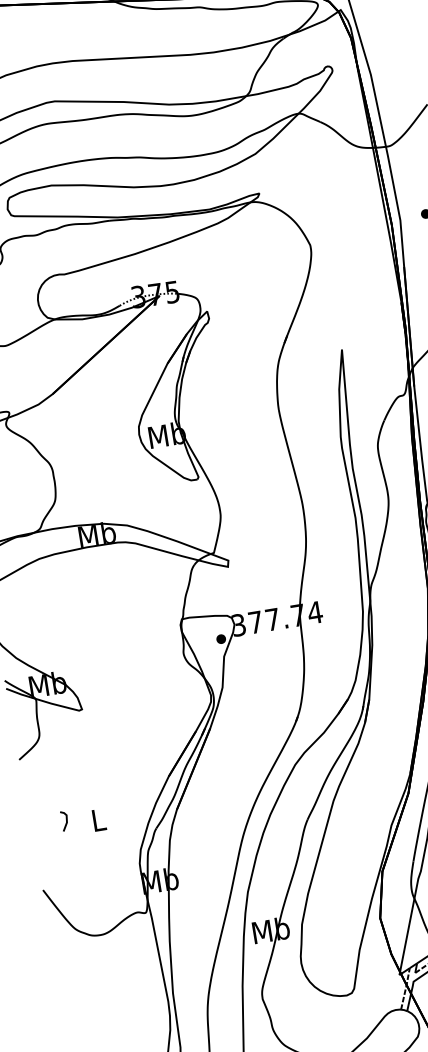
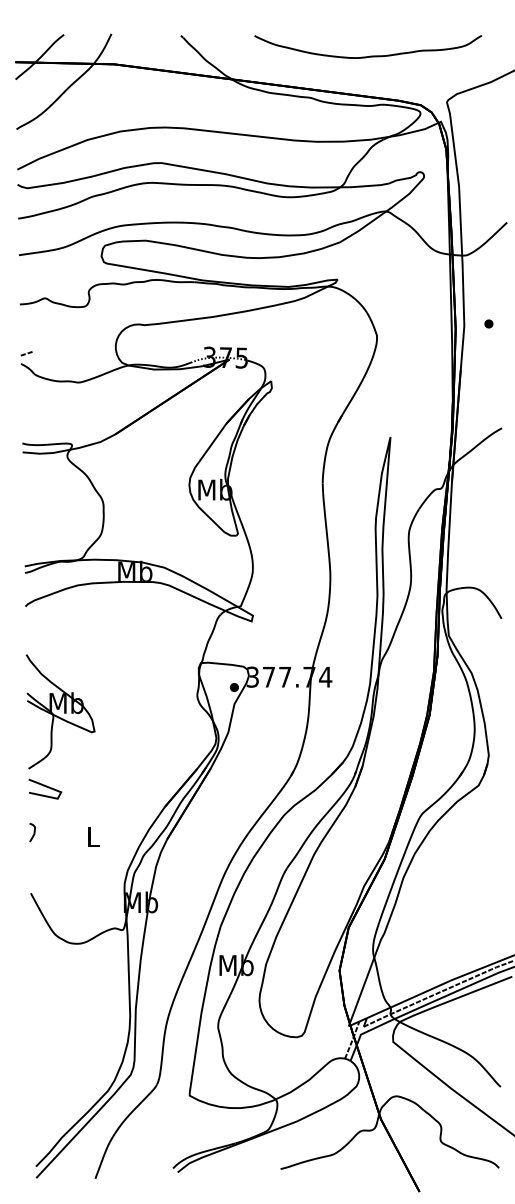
line: (40, 776) -> (45, 787), added
curve: (65, 820) -> (33, 832), moved

